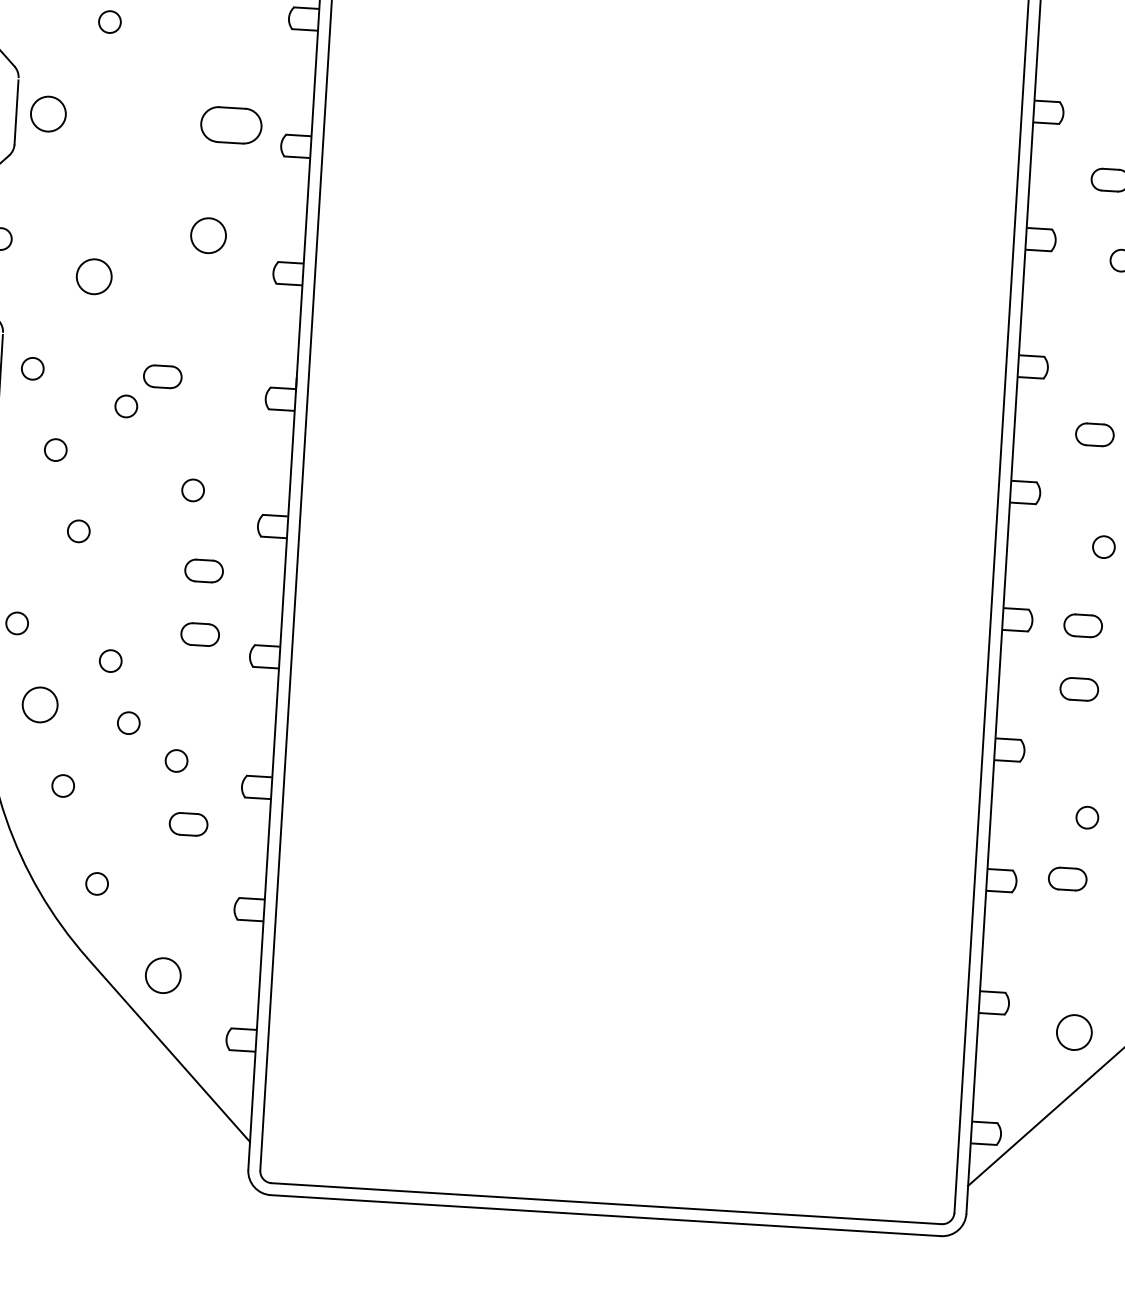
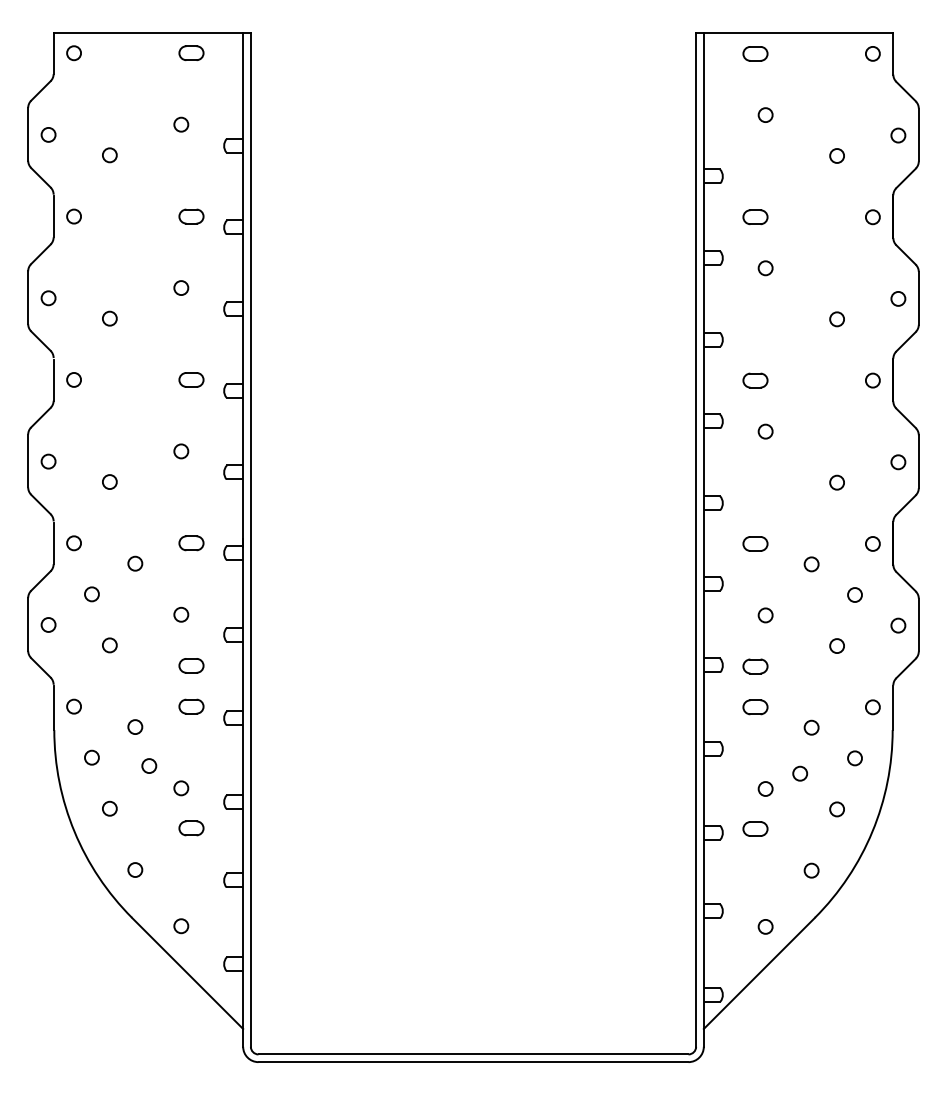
circle: (47, 113) -> (73, 379), size x0.62
part: (231, 124) -> (191, 379), size x0.62
circle: (208, 235) -> (181, 451), size x0.62
circle: (93, 275) -> (109, 481), size x0.62
part: (162, 377) -> (191, 543), moved
circle: (39, 704) -> (91, 757), size x0.62
circle: (163, 976) -> (181, 926), size x0.62
circle: (1074, 1032) -> (765, 926), size x0.62

